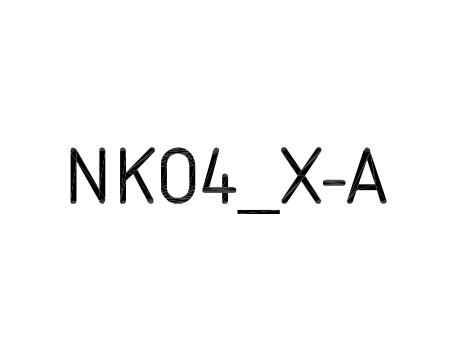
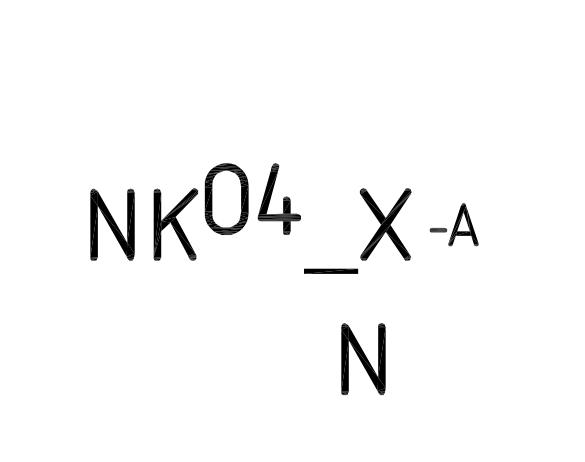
part: (198, 175) -> (252, 198), moved
part: (354, 175) -> (453, 224), size x0.6
part: (283, 280) -> (362, 359), added

